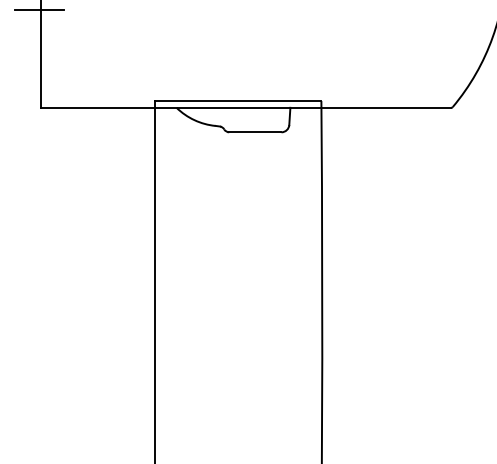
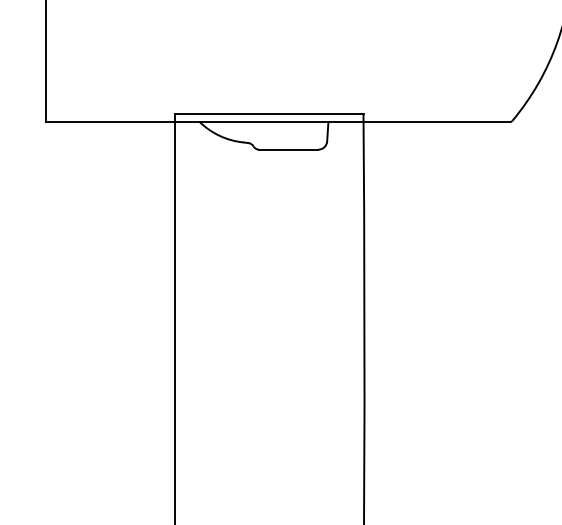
line: (39, 9) -> (44, 10), removed

